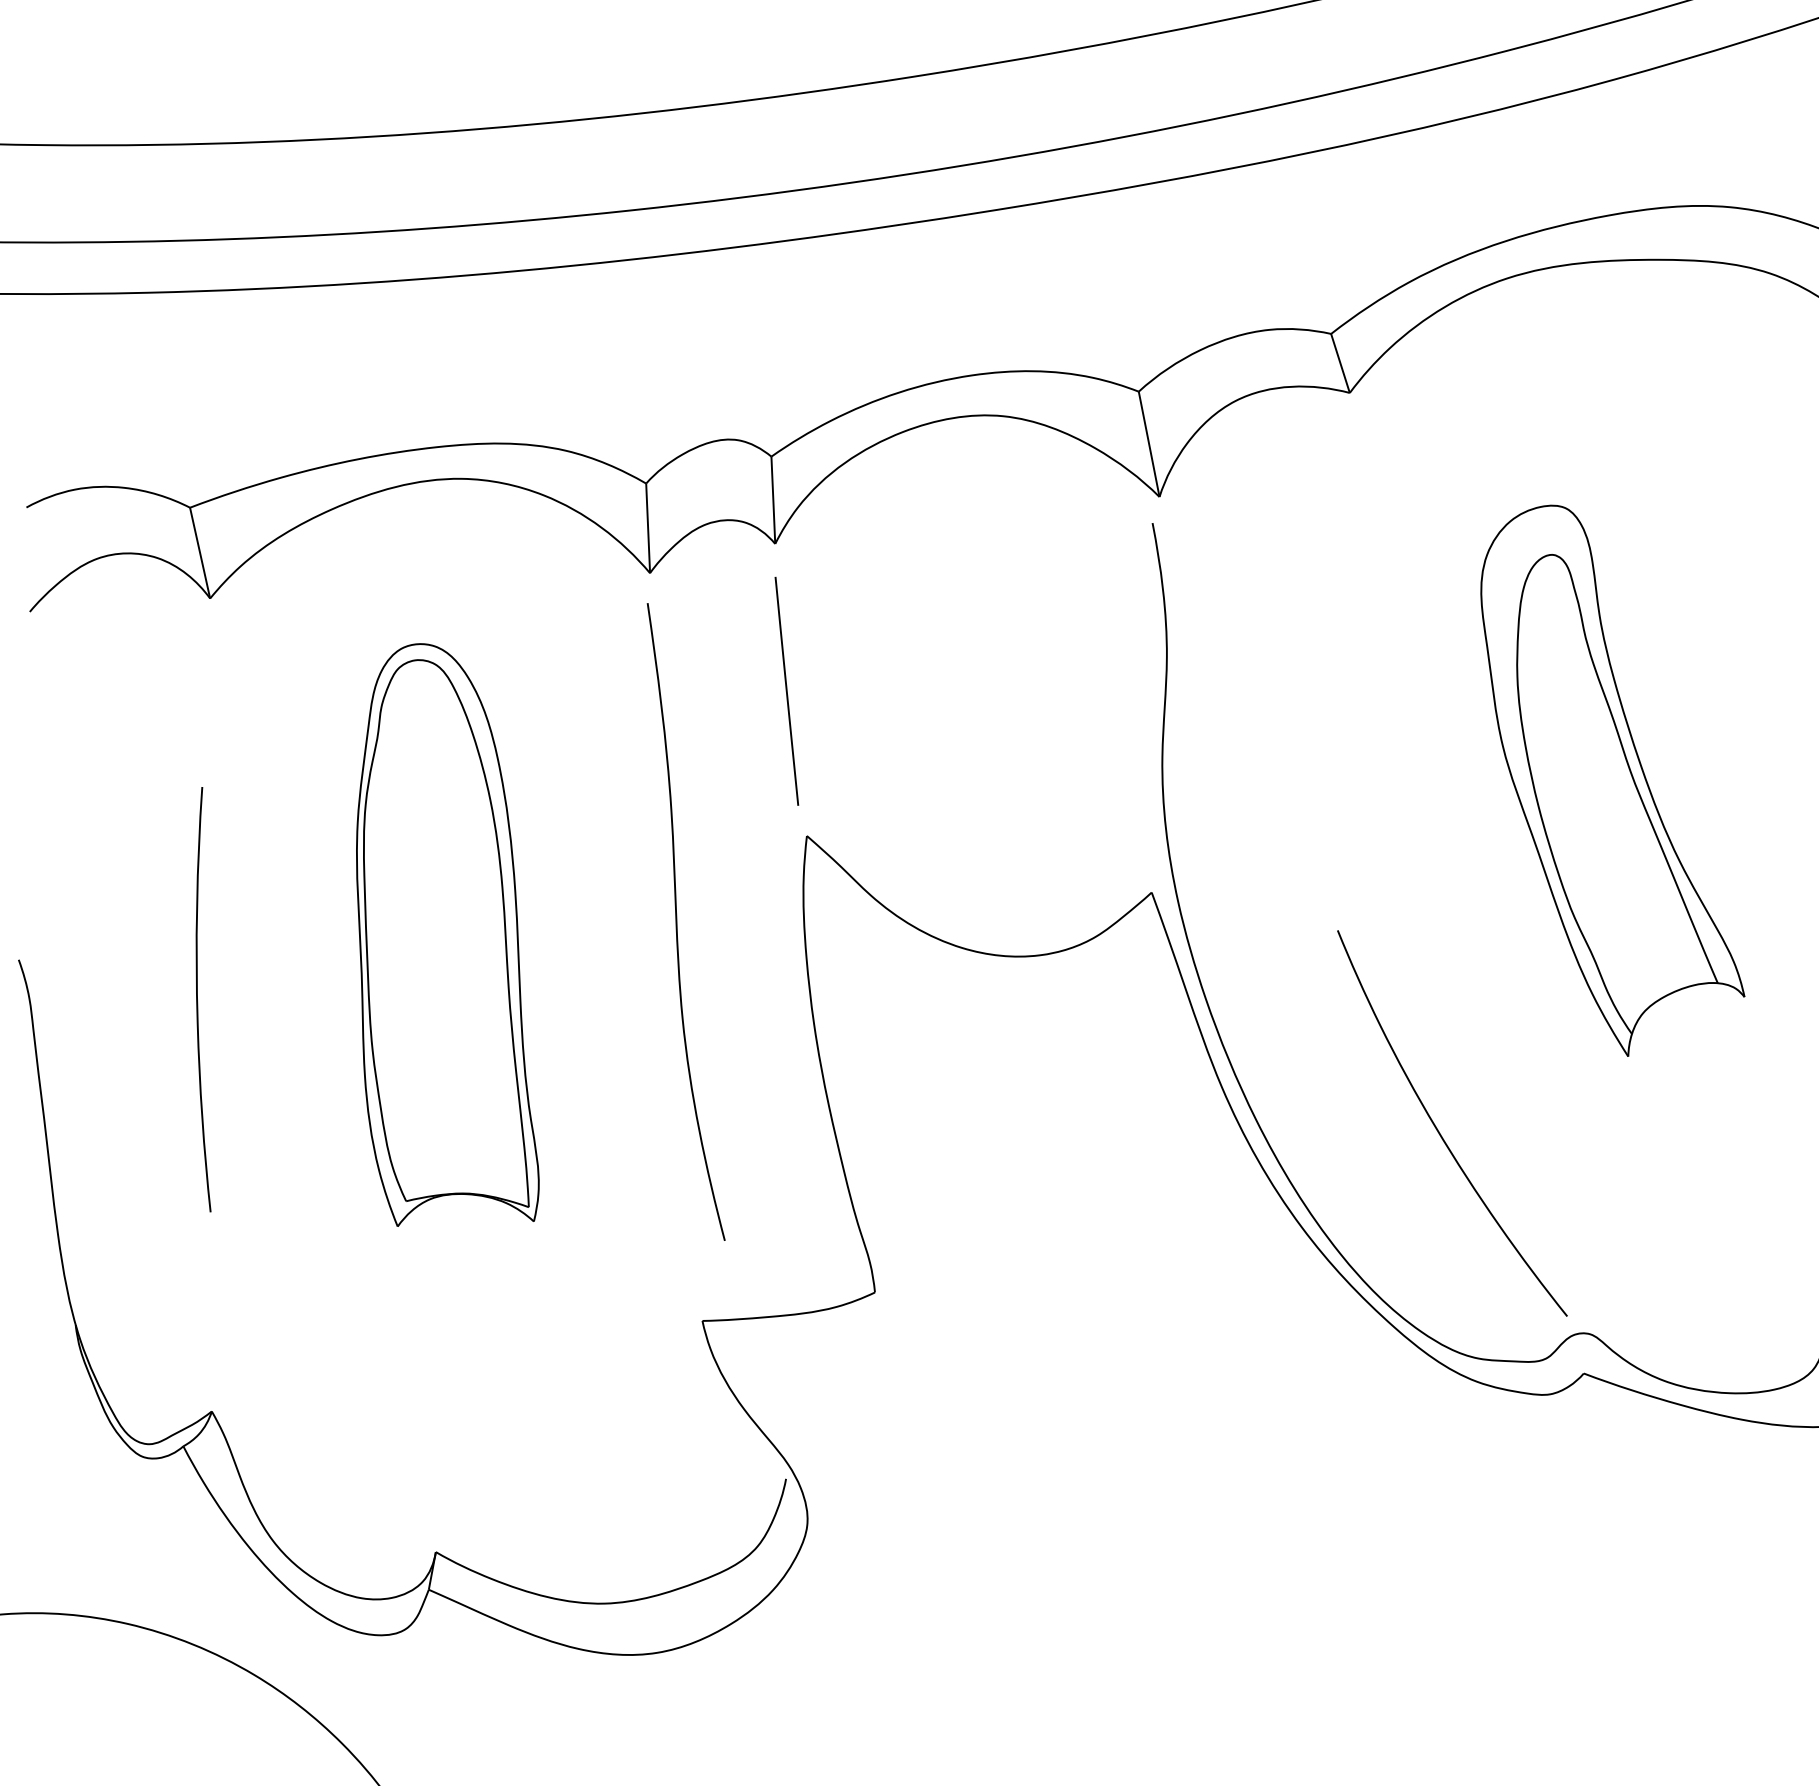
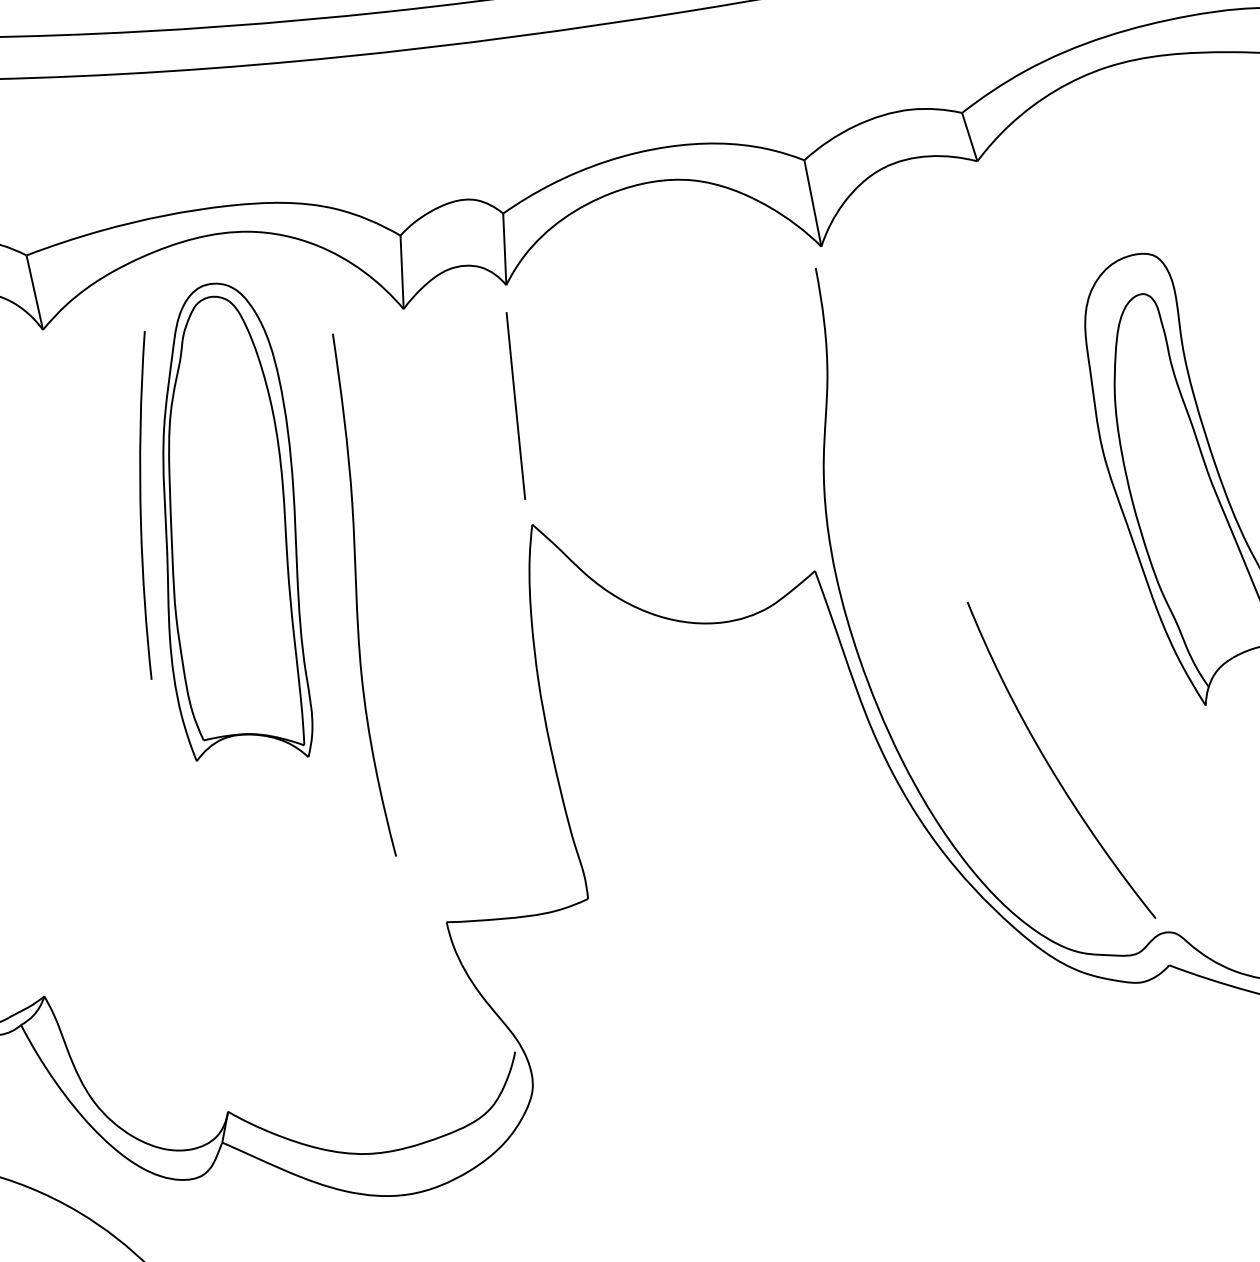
curve: (677, 921) -> (357, 594), moved
part: (447, 934) -> (237, 521), moved
curve: (198, 1002) -> (141, 507), moved

